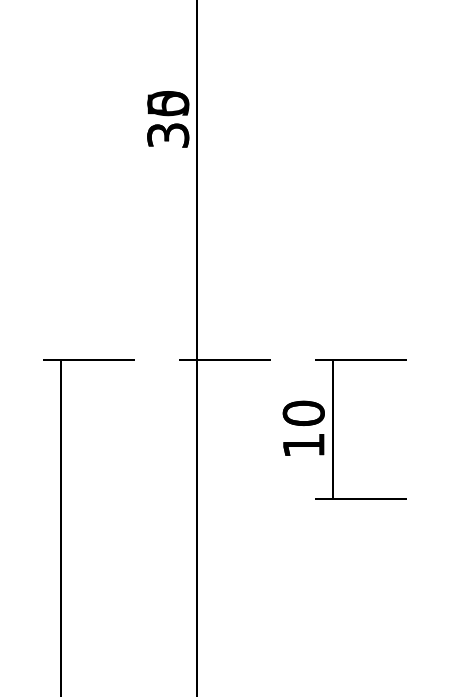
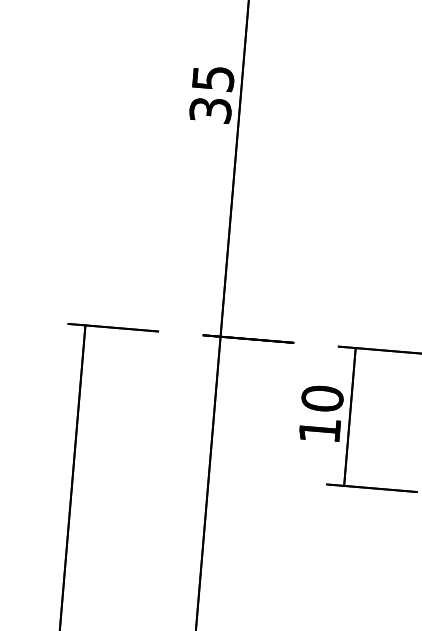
text: (168, 103) -> (213, 78), 30 -> 35

